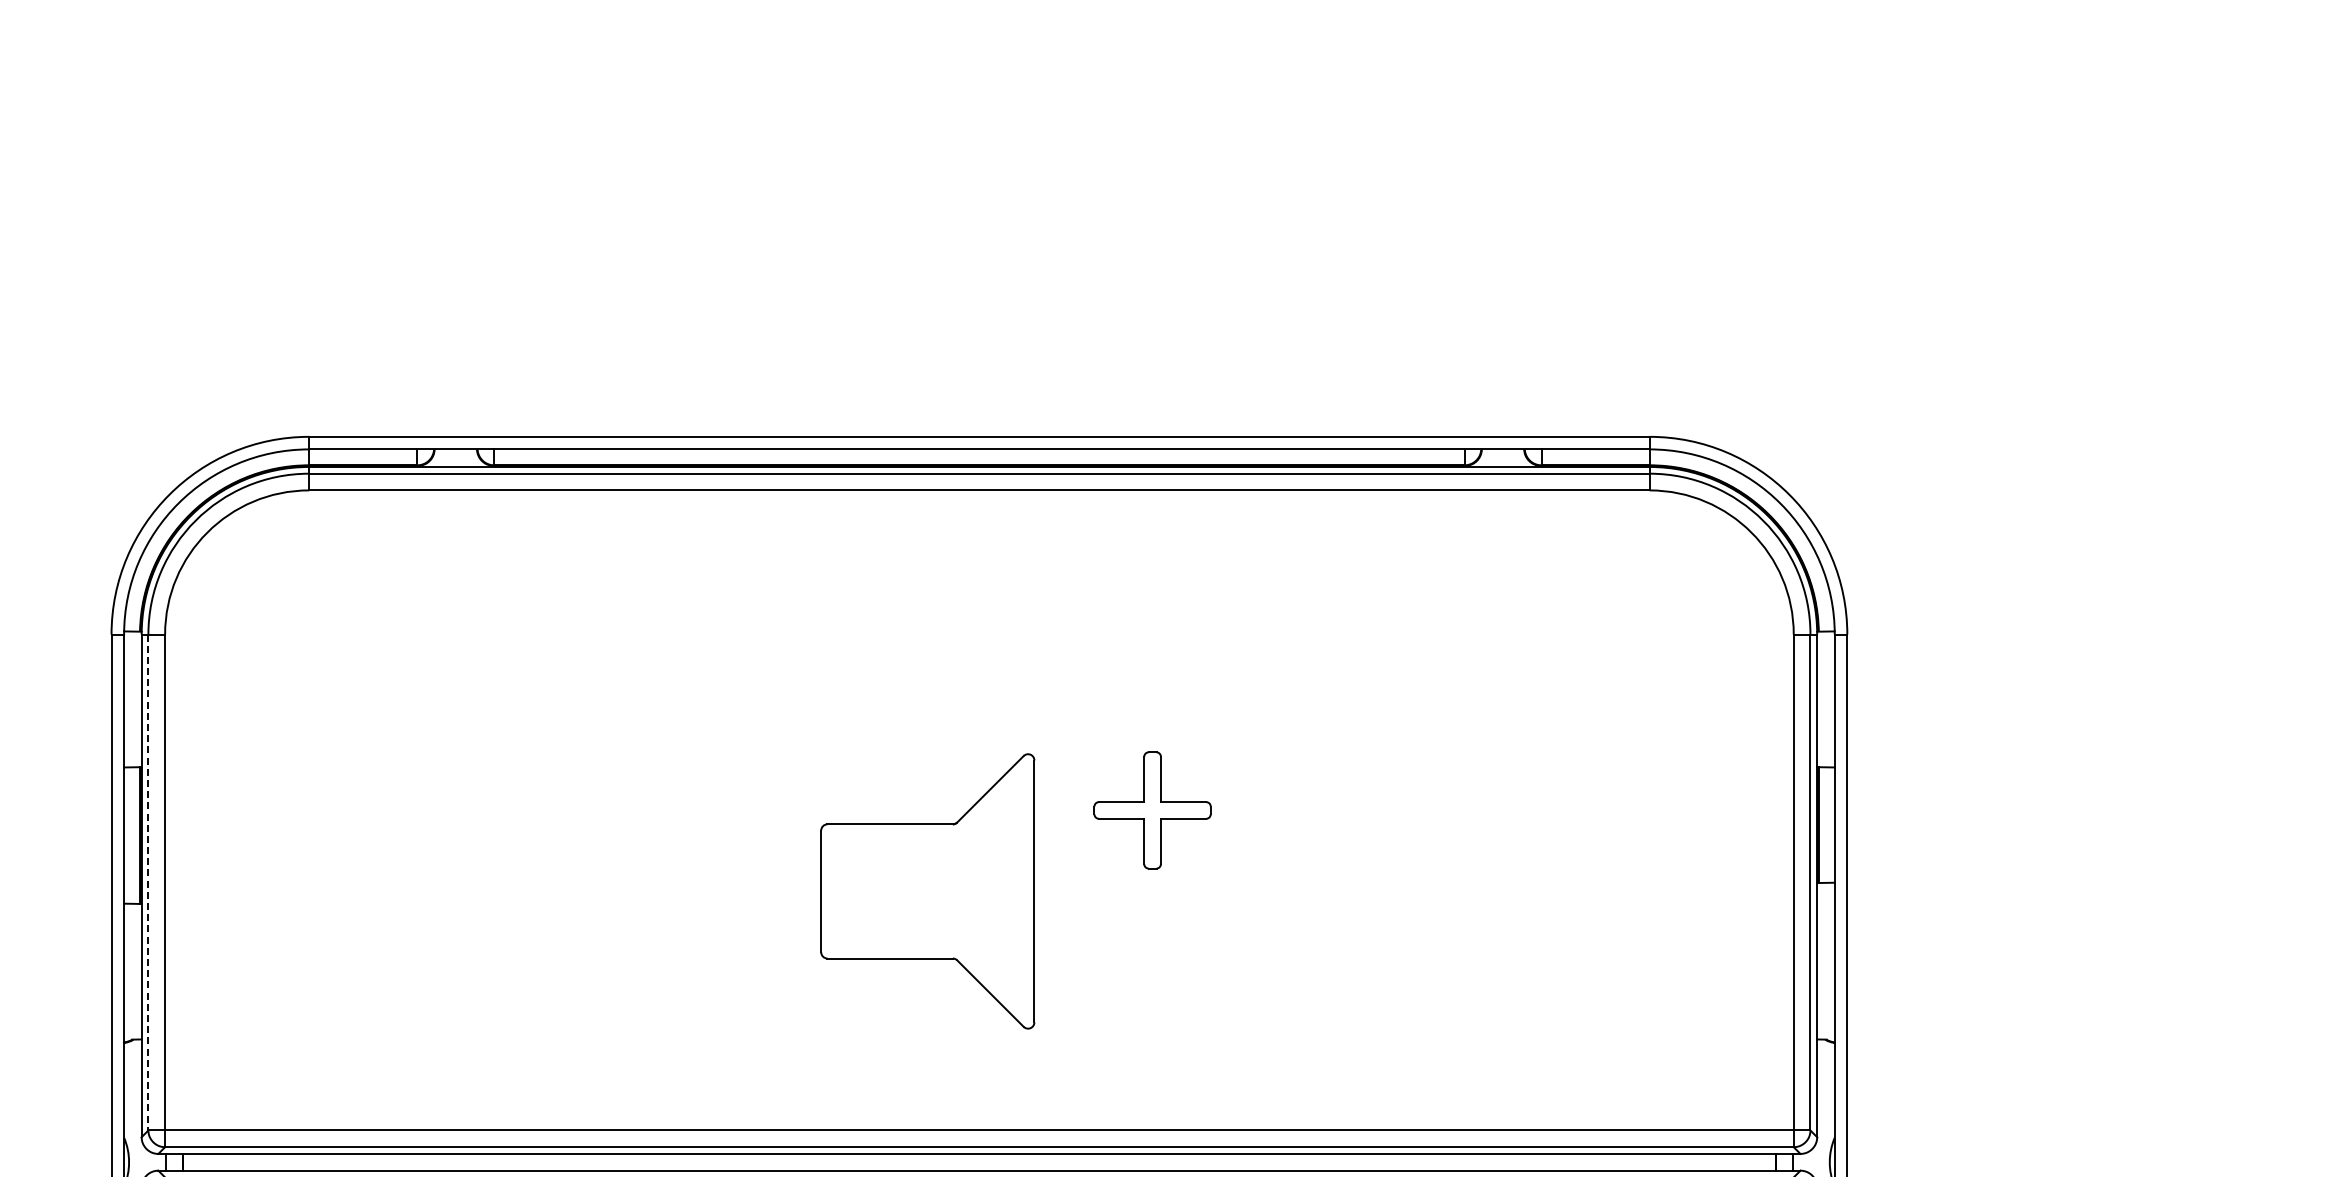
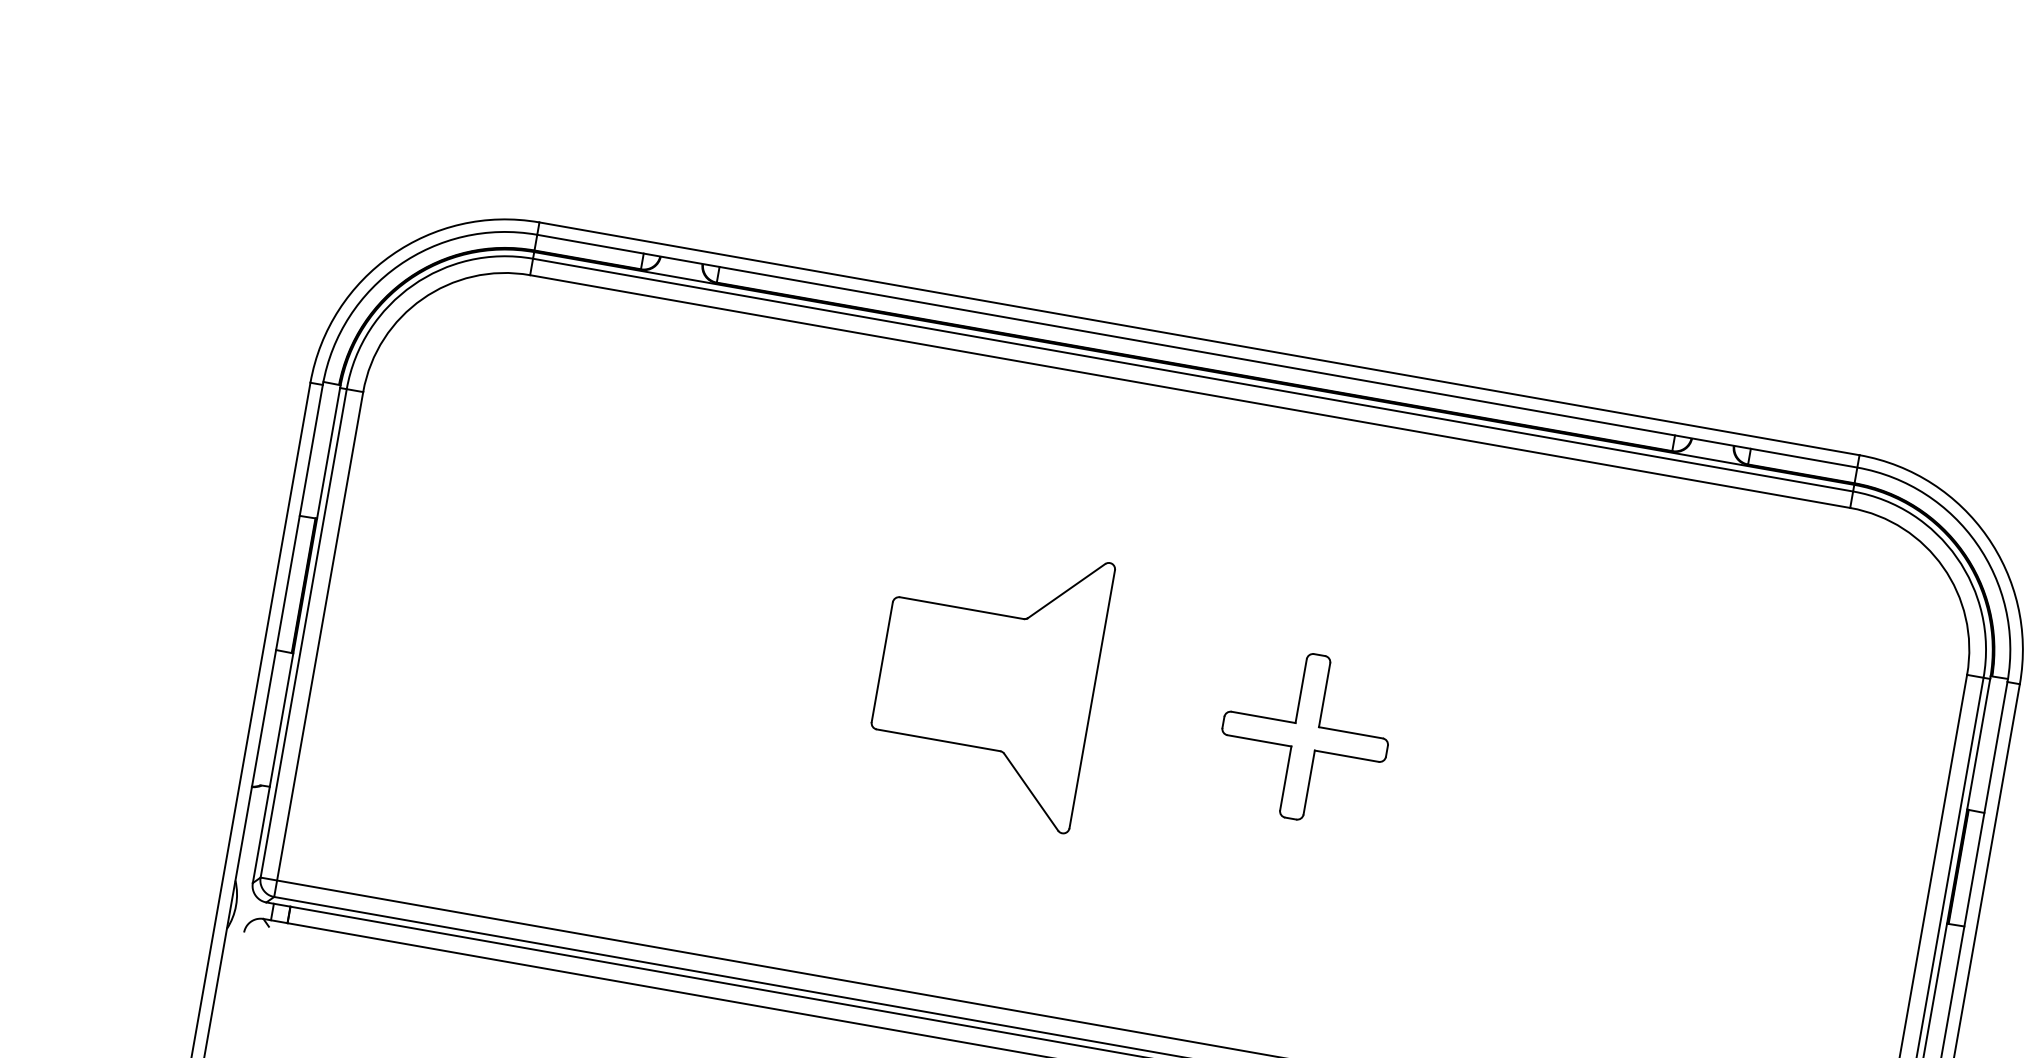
part: (1152, 810) -> (1305, 736), size x1.43
line: (148, 882) -> (303, 633), dashed -> solid
part: (927, 891) -> (986, 680), moved

